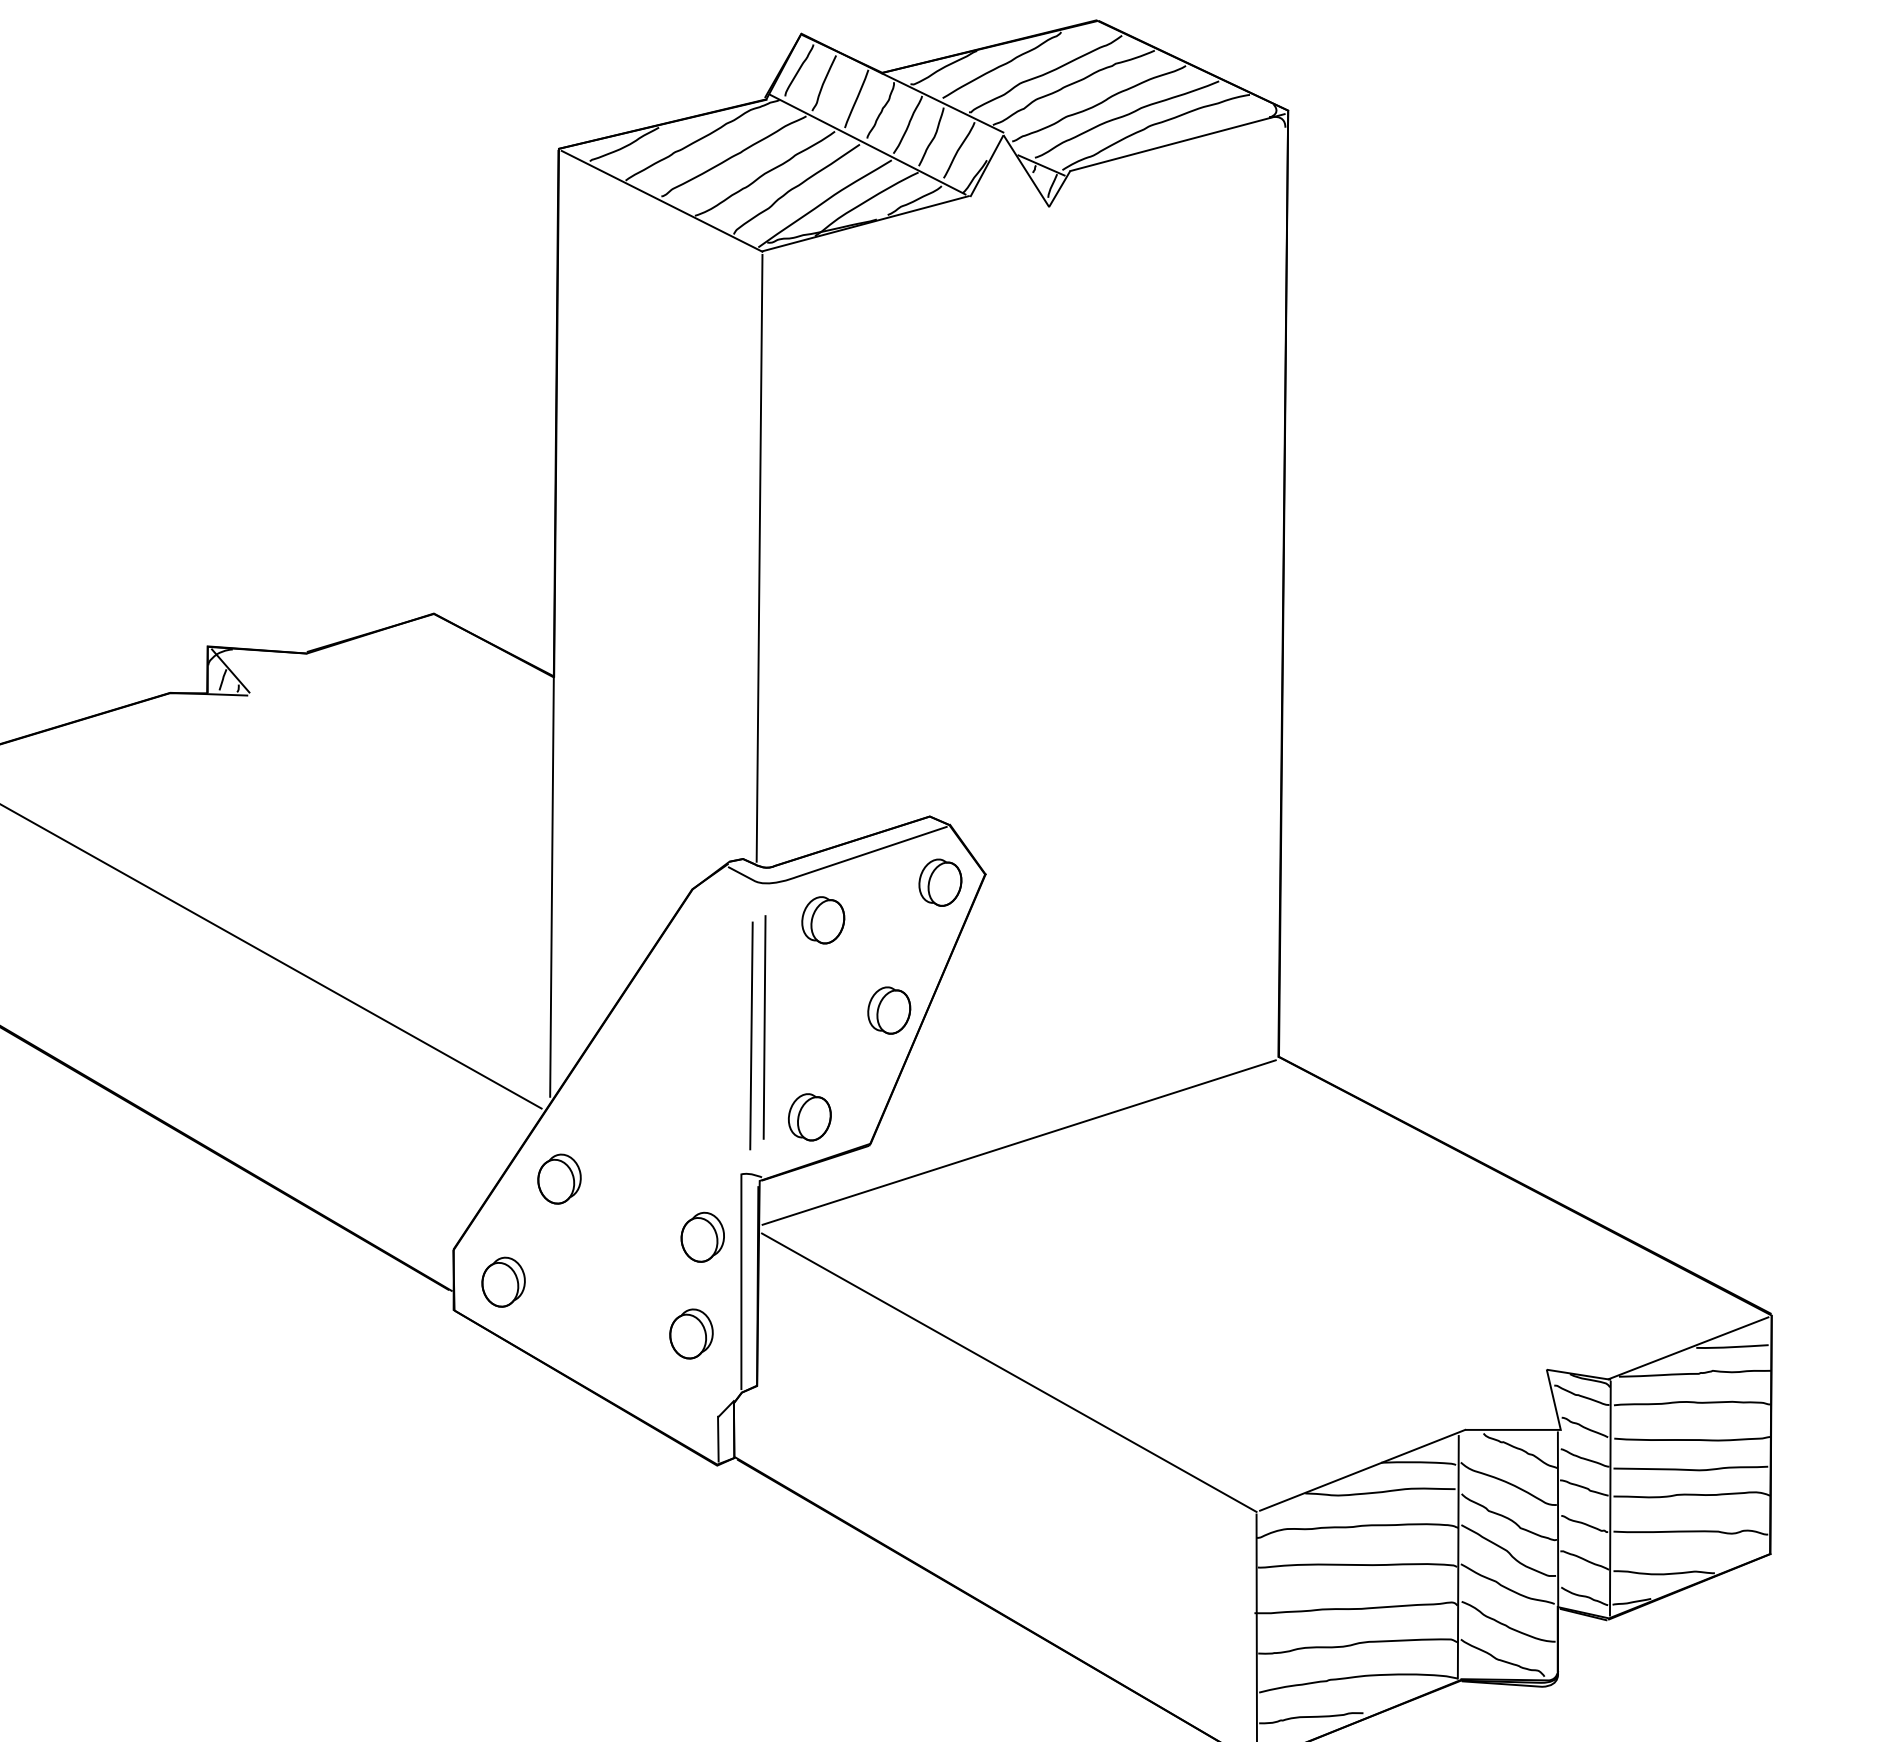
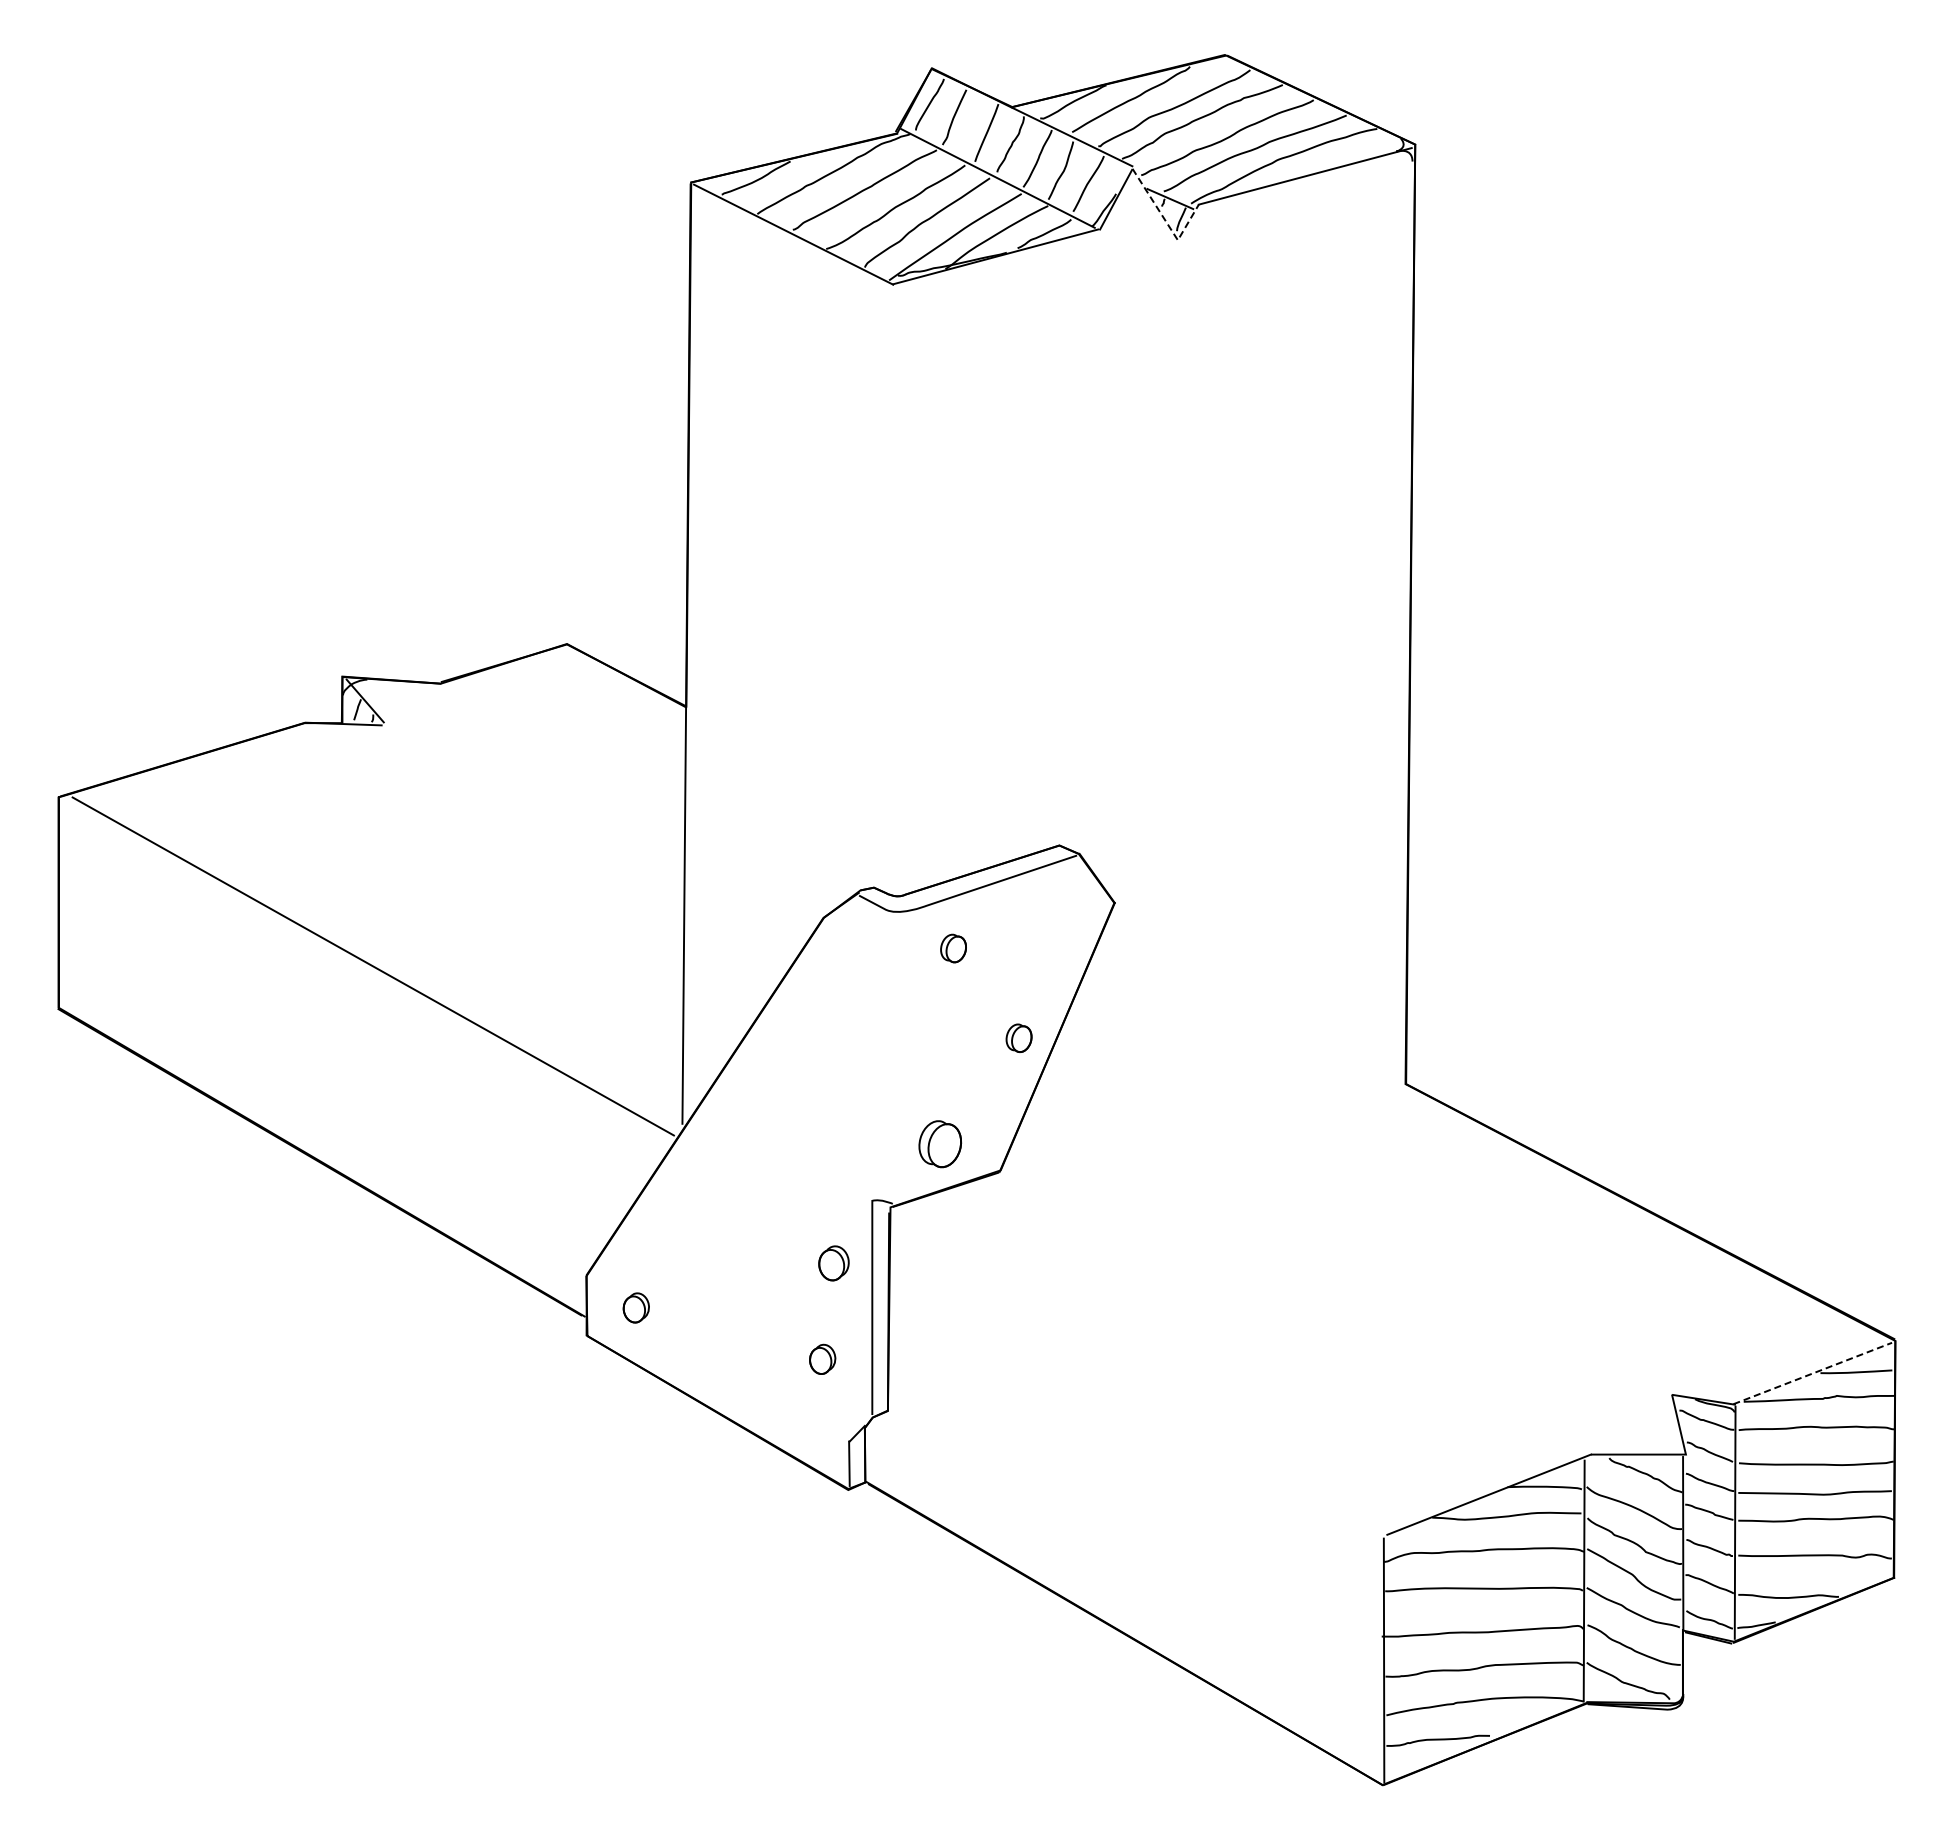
line: (1037, 189) -> (1166, 222), solid -> dashed
line: (759, 557) -> (890, 588), removed
part: (939, 882) -> (1069, 911), removed
part: (823, 920) -> (953, 948), size x0.6
part: (888, 1010) -> (1018, 1038), size x0.6
line: (764, 1026) -> (895, 1054), removed
line: (751, 1035) -> (882, 1062), removed
line: (1018, 1141) -> (1147, 1168), removed
part: (559, 1179) -> (691, 1205), removed
part: (702, 1237) -> (833, 1263), size x0.7
part: (503, 1281) -> (636, 1307), size x0.6
part: (691, 1334) -> (822, 1359), size x0.6
line: (1689, 1348) -> (1813, 1373), solid -> dashed
line: (1008, 1372) -> (1137, 1397), removed

